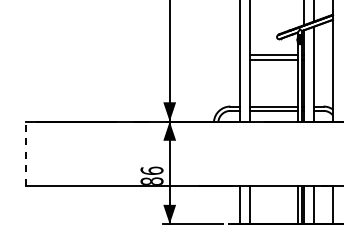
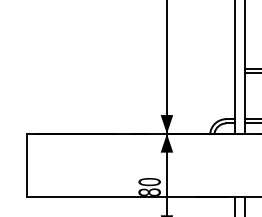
line: (26, 153) -> (26, 165), dashed -> solid
text: (151, 170) -> (149, 181), 86 -> 80

